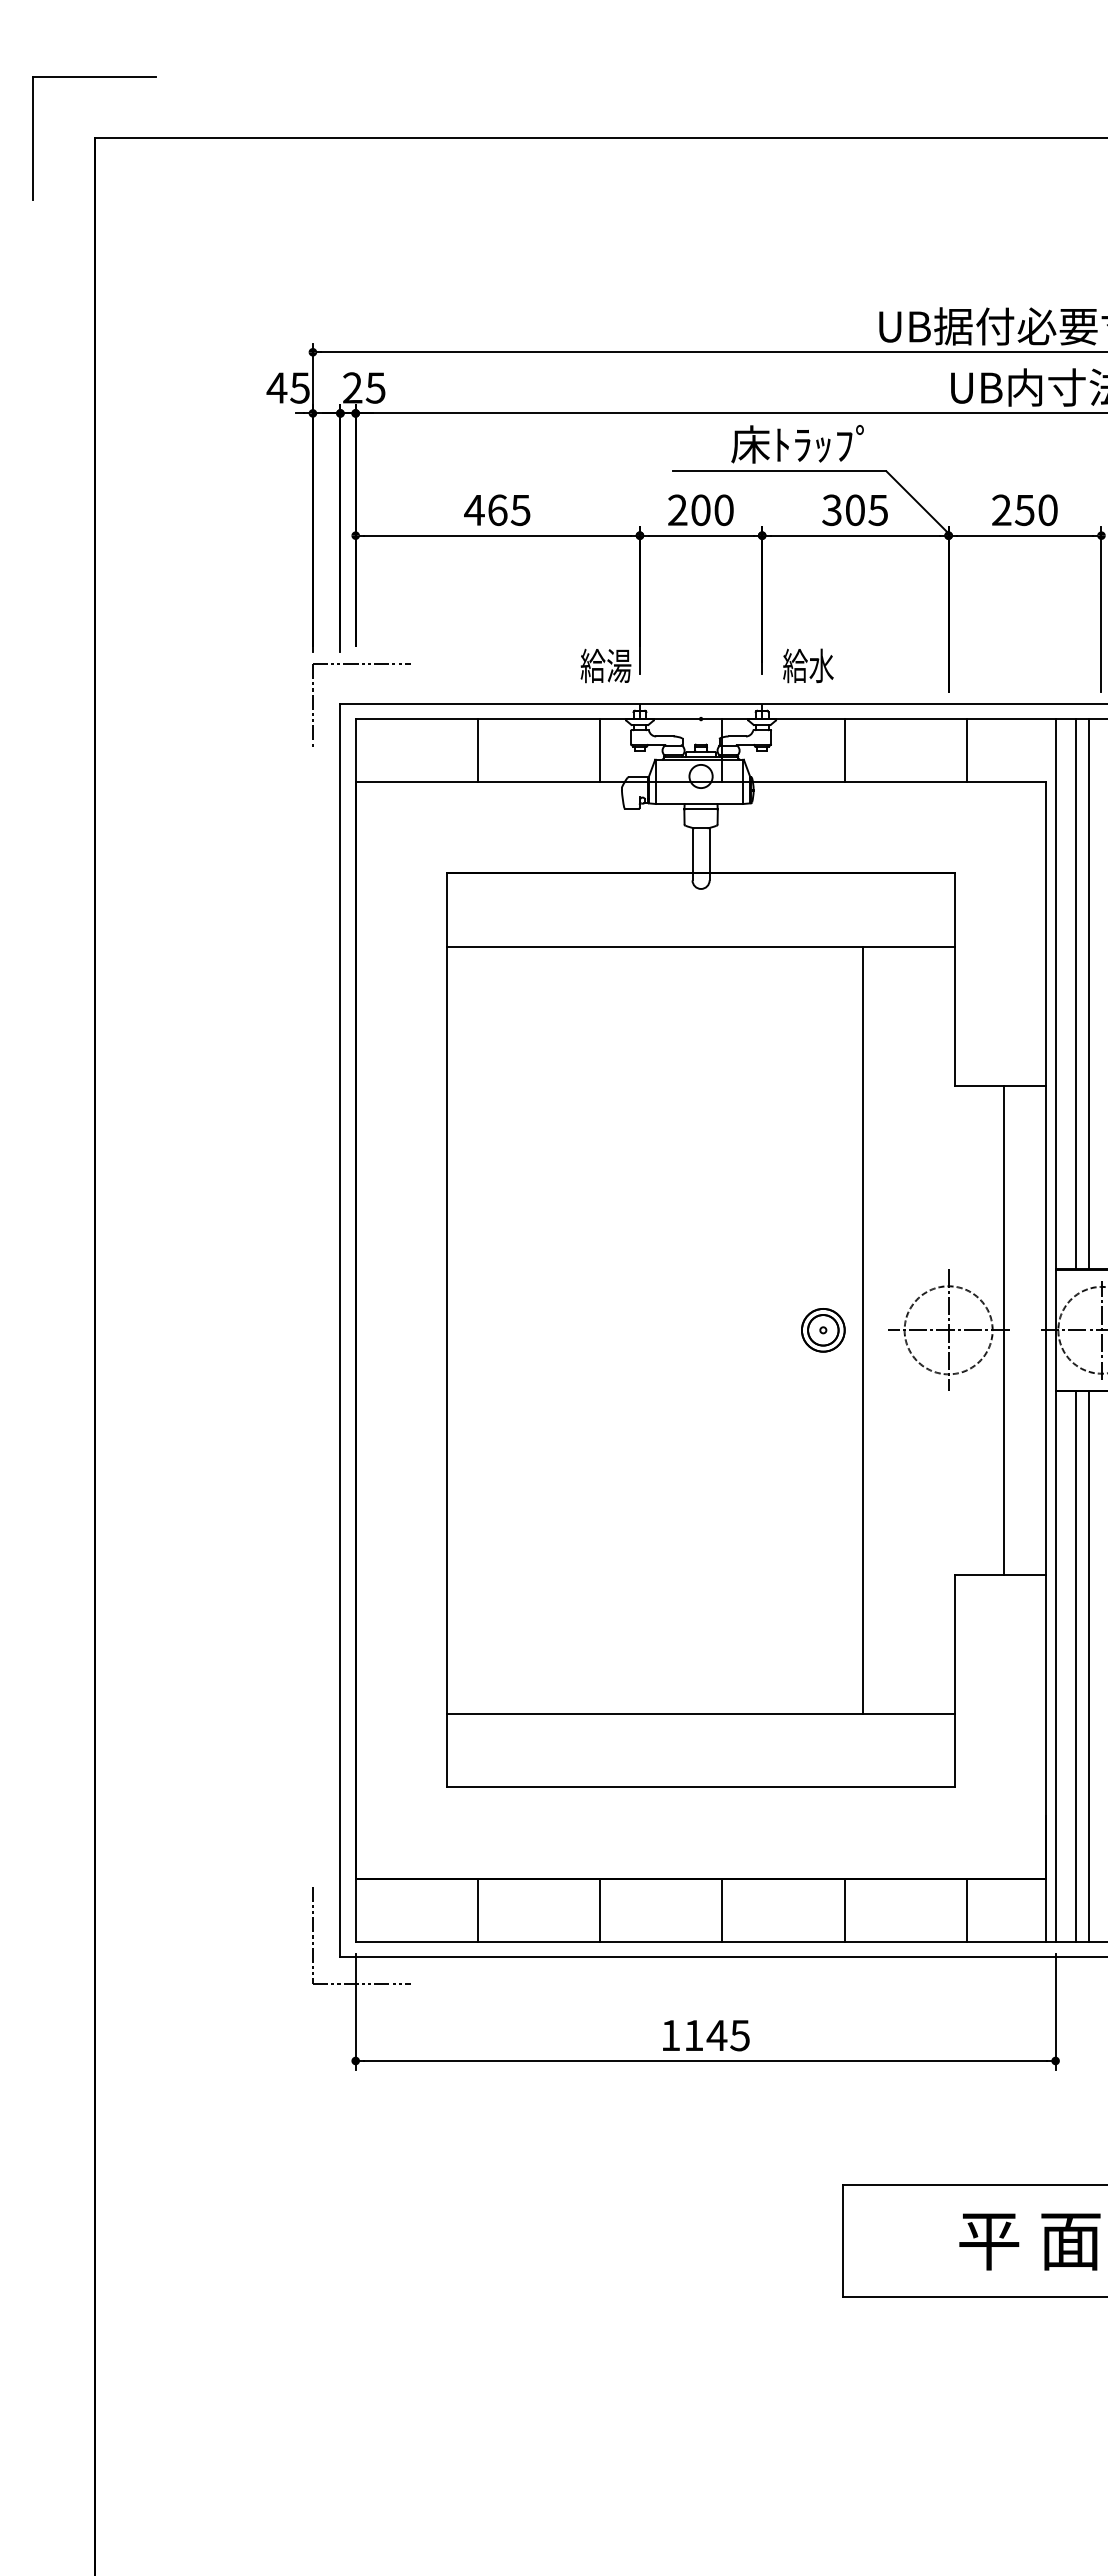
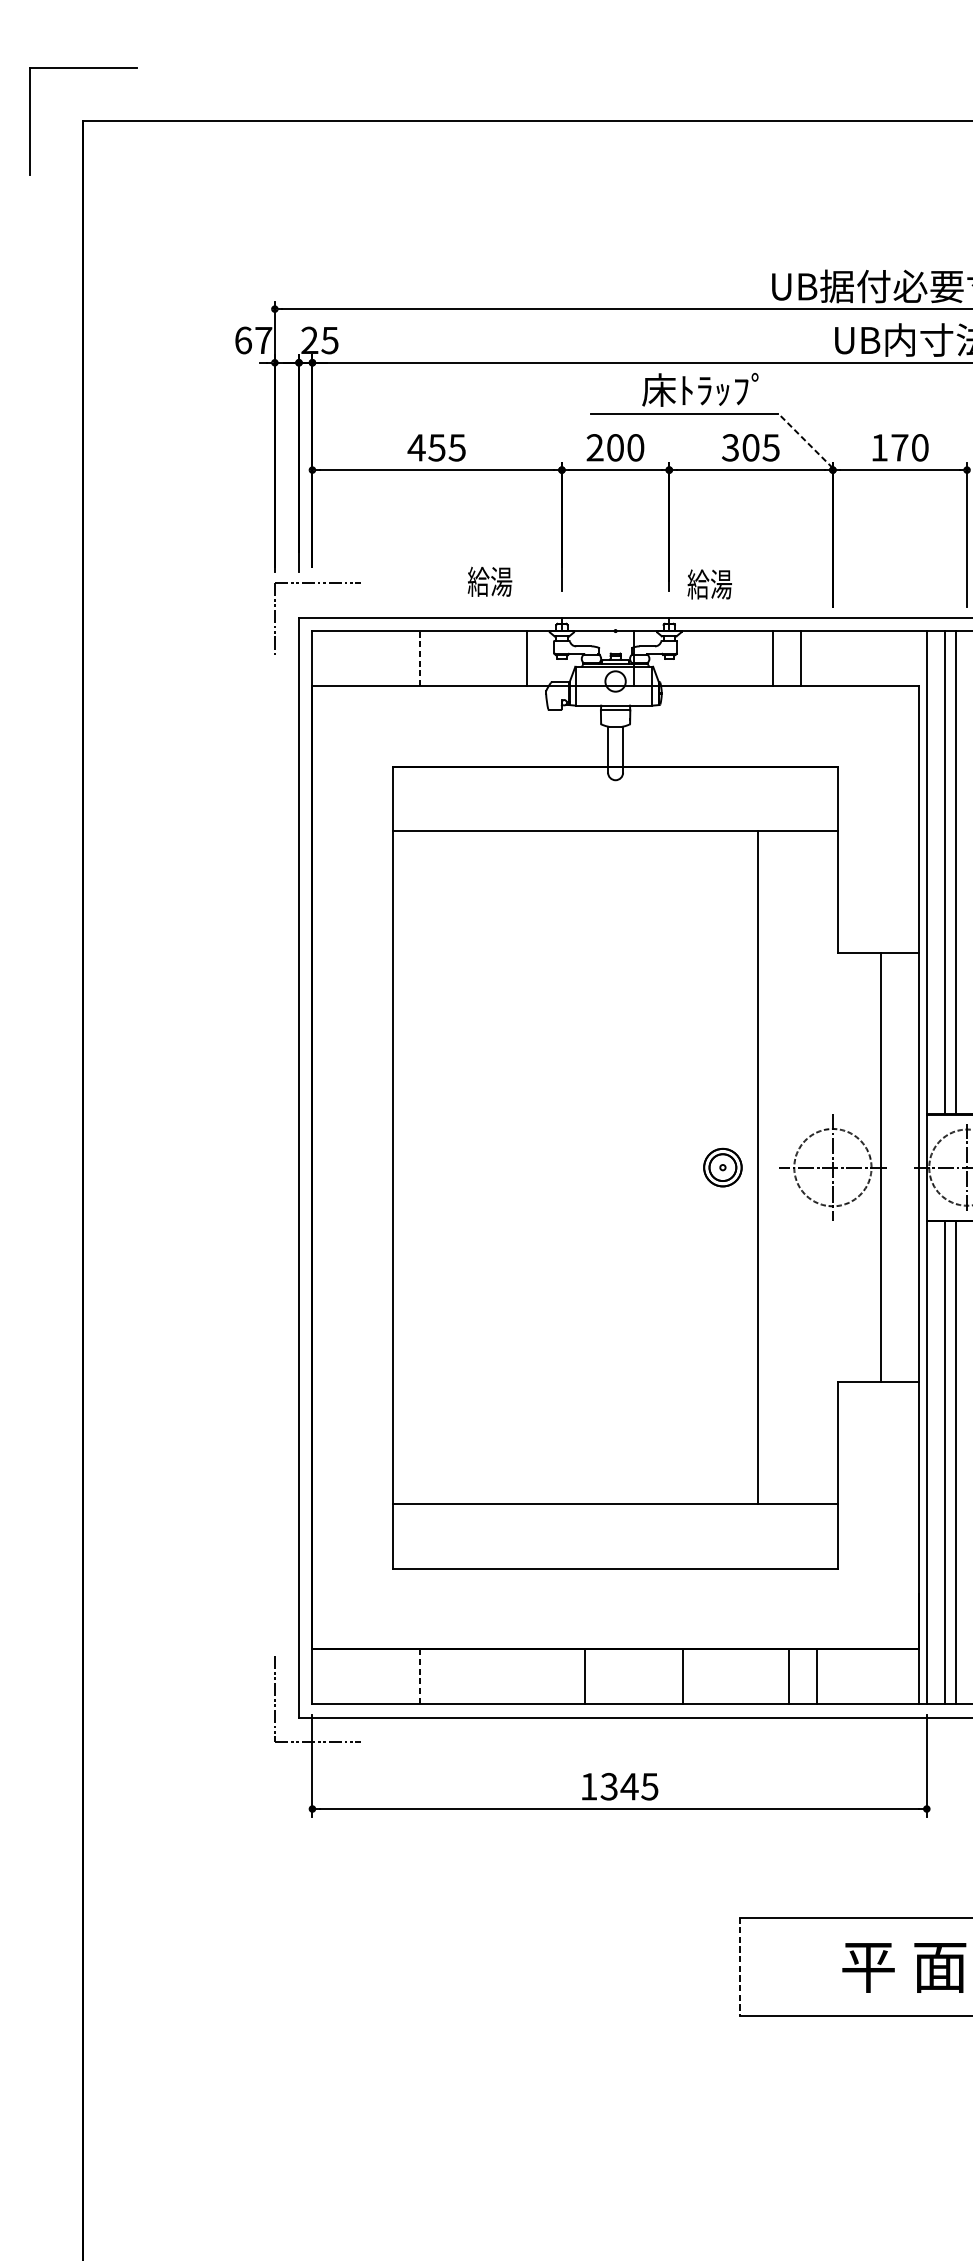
text: (287, 387) -> (252, 340), 45 -> 67
line: (917, 502) -> (805, 440), solid -> dashed
text: (497, 510) -> (436, 448), 465 -> 455
text: (1013, 510) -> (889, 448), 250 -> 170
text: (605, 665) -> (489, 581), moved
text: (821, 665) -> (721, 584), 給水 -> 給湯
line: (477, 749) -> (419, 657), solid -> dashed
line: (844, 750) -> (773, 658), moved
line: (966, 750) -> (800, 658), moved
line: (600, 1909) -> (585, 1676), moved
line: (722, 1909) -> (682, 1676), moved
line: (844, 1909) -> (788, 1676), moved
line: (966, 1909) -> (816, 1676), moved
line: (477, 1910) -> (419, 1676), solid -> dashed
text: (693, 2035) -> (608, 1786), 1145 -> 1345
line: (843, 2241) -> (740, 1967), solid -> dashed

